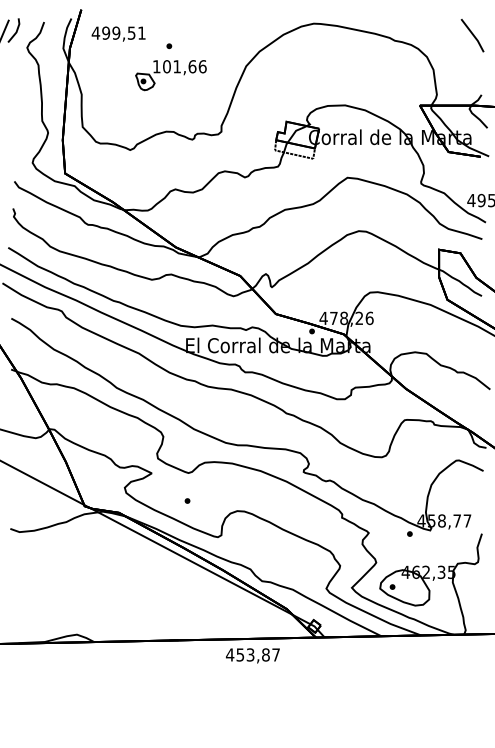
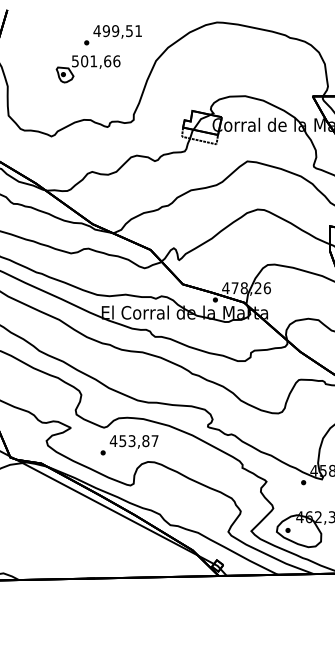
text: (118, 33) -> (117, 31), moved
text: (156, 66) -> (75, 61), 101,66 -> 501,66
text: (252, 655) -> (133, 441), moved

